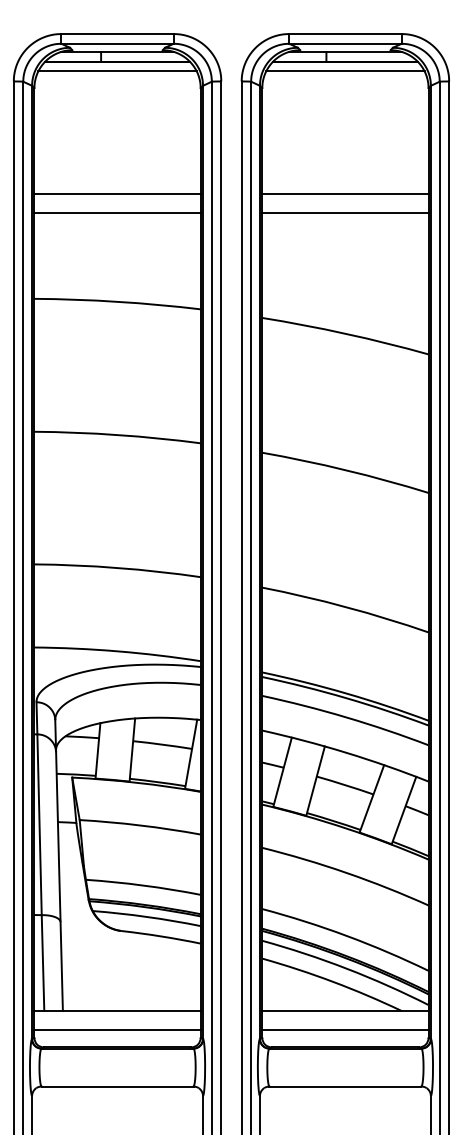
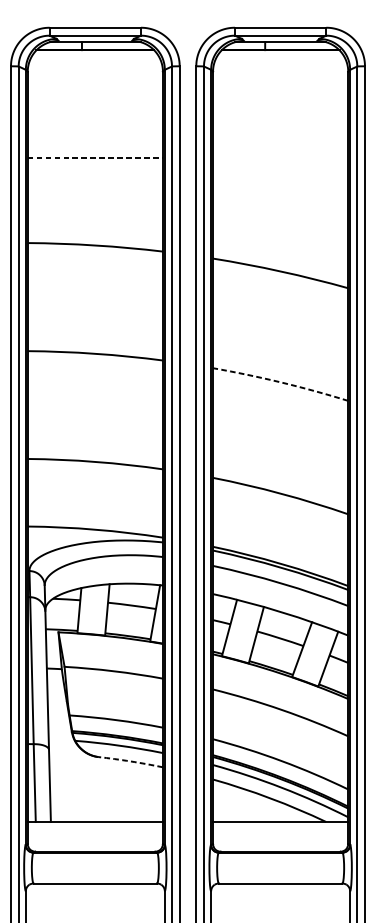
line: (117, 71) -> (95, 58), removed
line: (345, 71) -> (280, 58), removed
line: (118, 194) -> (96, 158), solid -> dashed
line: (345, 194) -> (280, 158), removed
line: (117, 213) -> (95, 173), removed
line: (345, 213) -> (280, 173), removed
arc: (346, 470) -> (281, 382), solid -> dashed
arc: (161, 936) -> (131, 761), solid -> dashed
line: (117, 1029) -> (95, 837), removed
line: (345, 1029) -> (280, 837), removed

